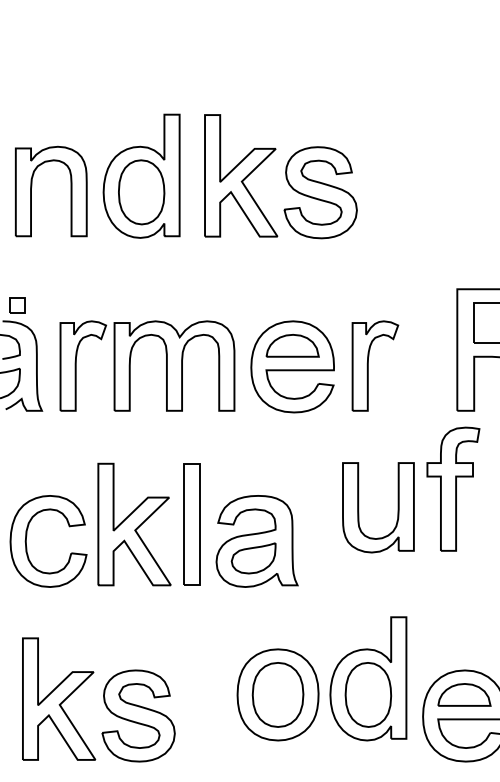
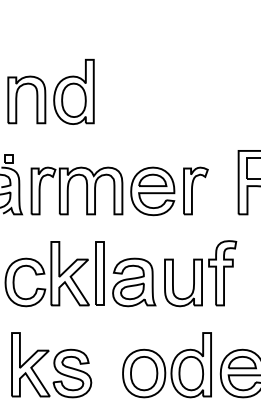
part: (280, 177) -> (146, 92), removed
part: (411, 489) -> (200, 273), moved
part: (320, 679) -> (166, 365), moved

